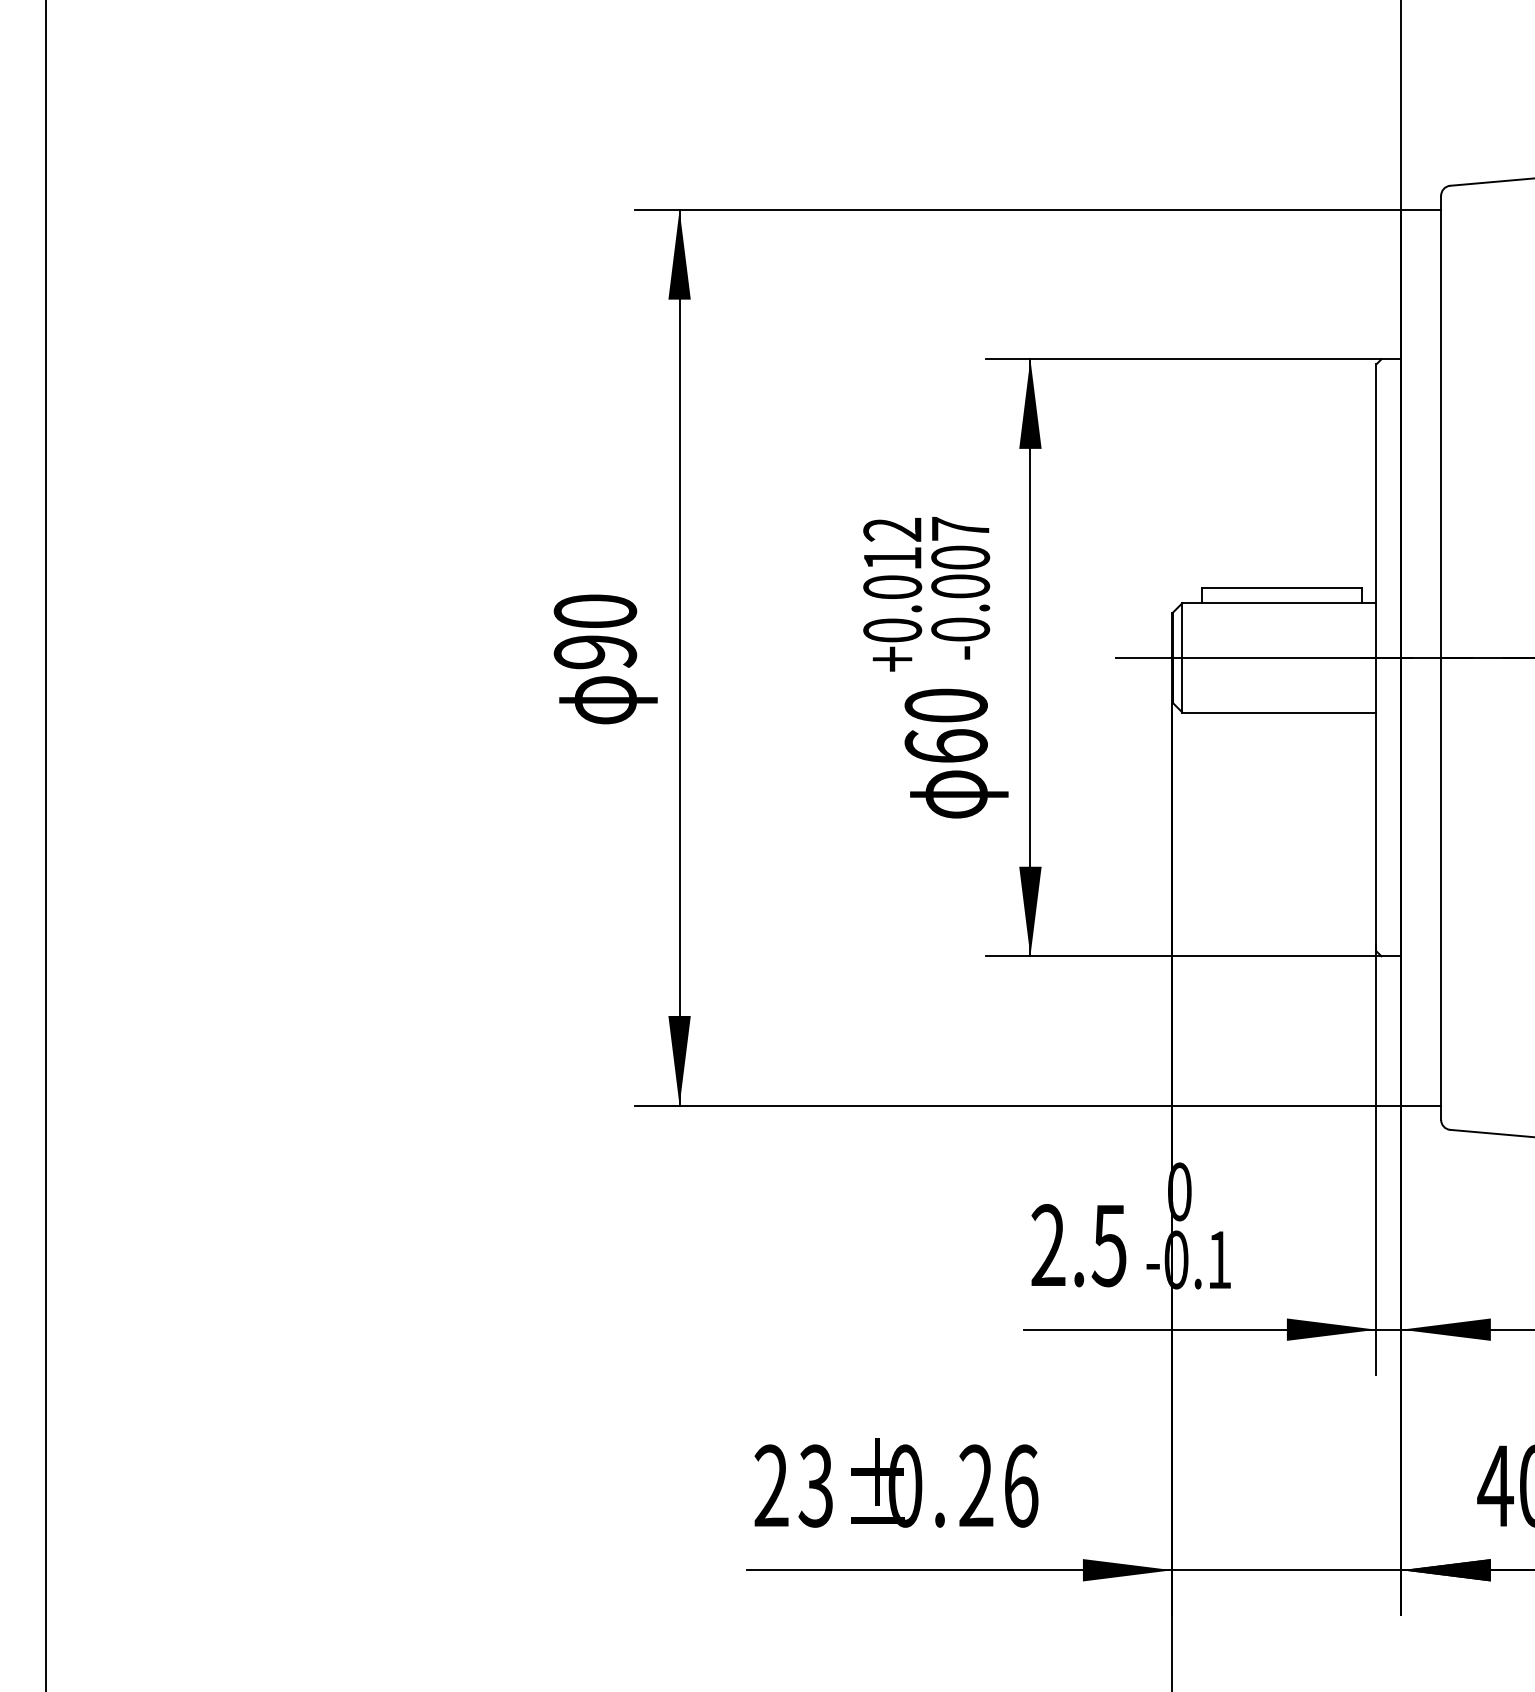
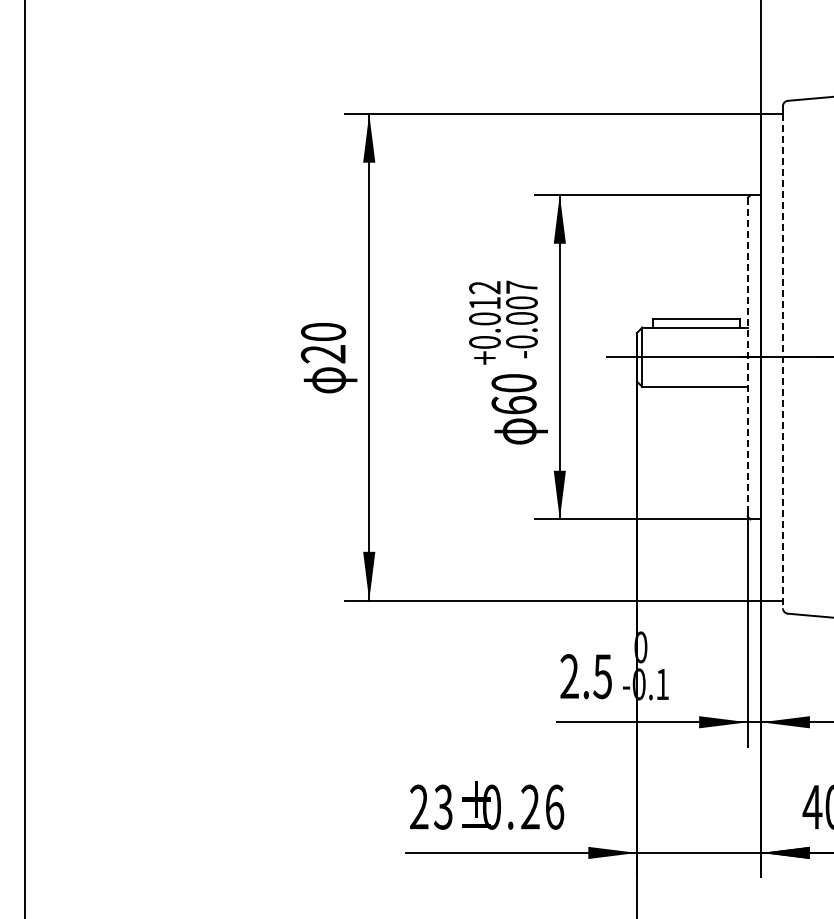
text: (595, 652) -> (323, 354), 90 -> 20
line: (1375, 654) -> (747, 355), solid -> dashed
line: (1440, 665) -> (782, 361), solid -> dashed

